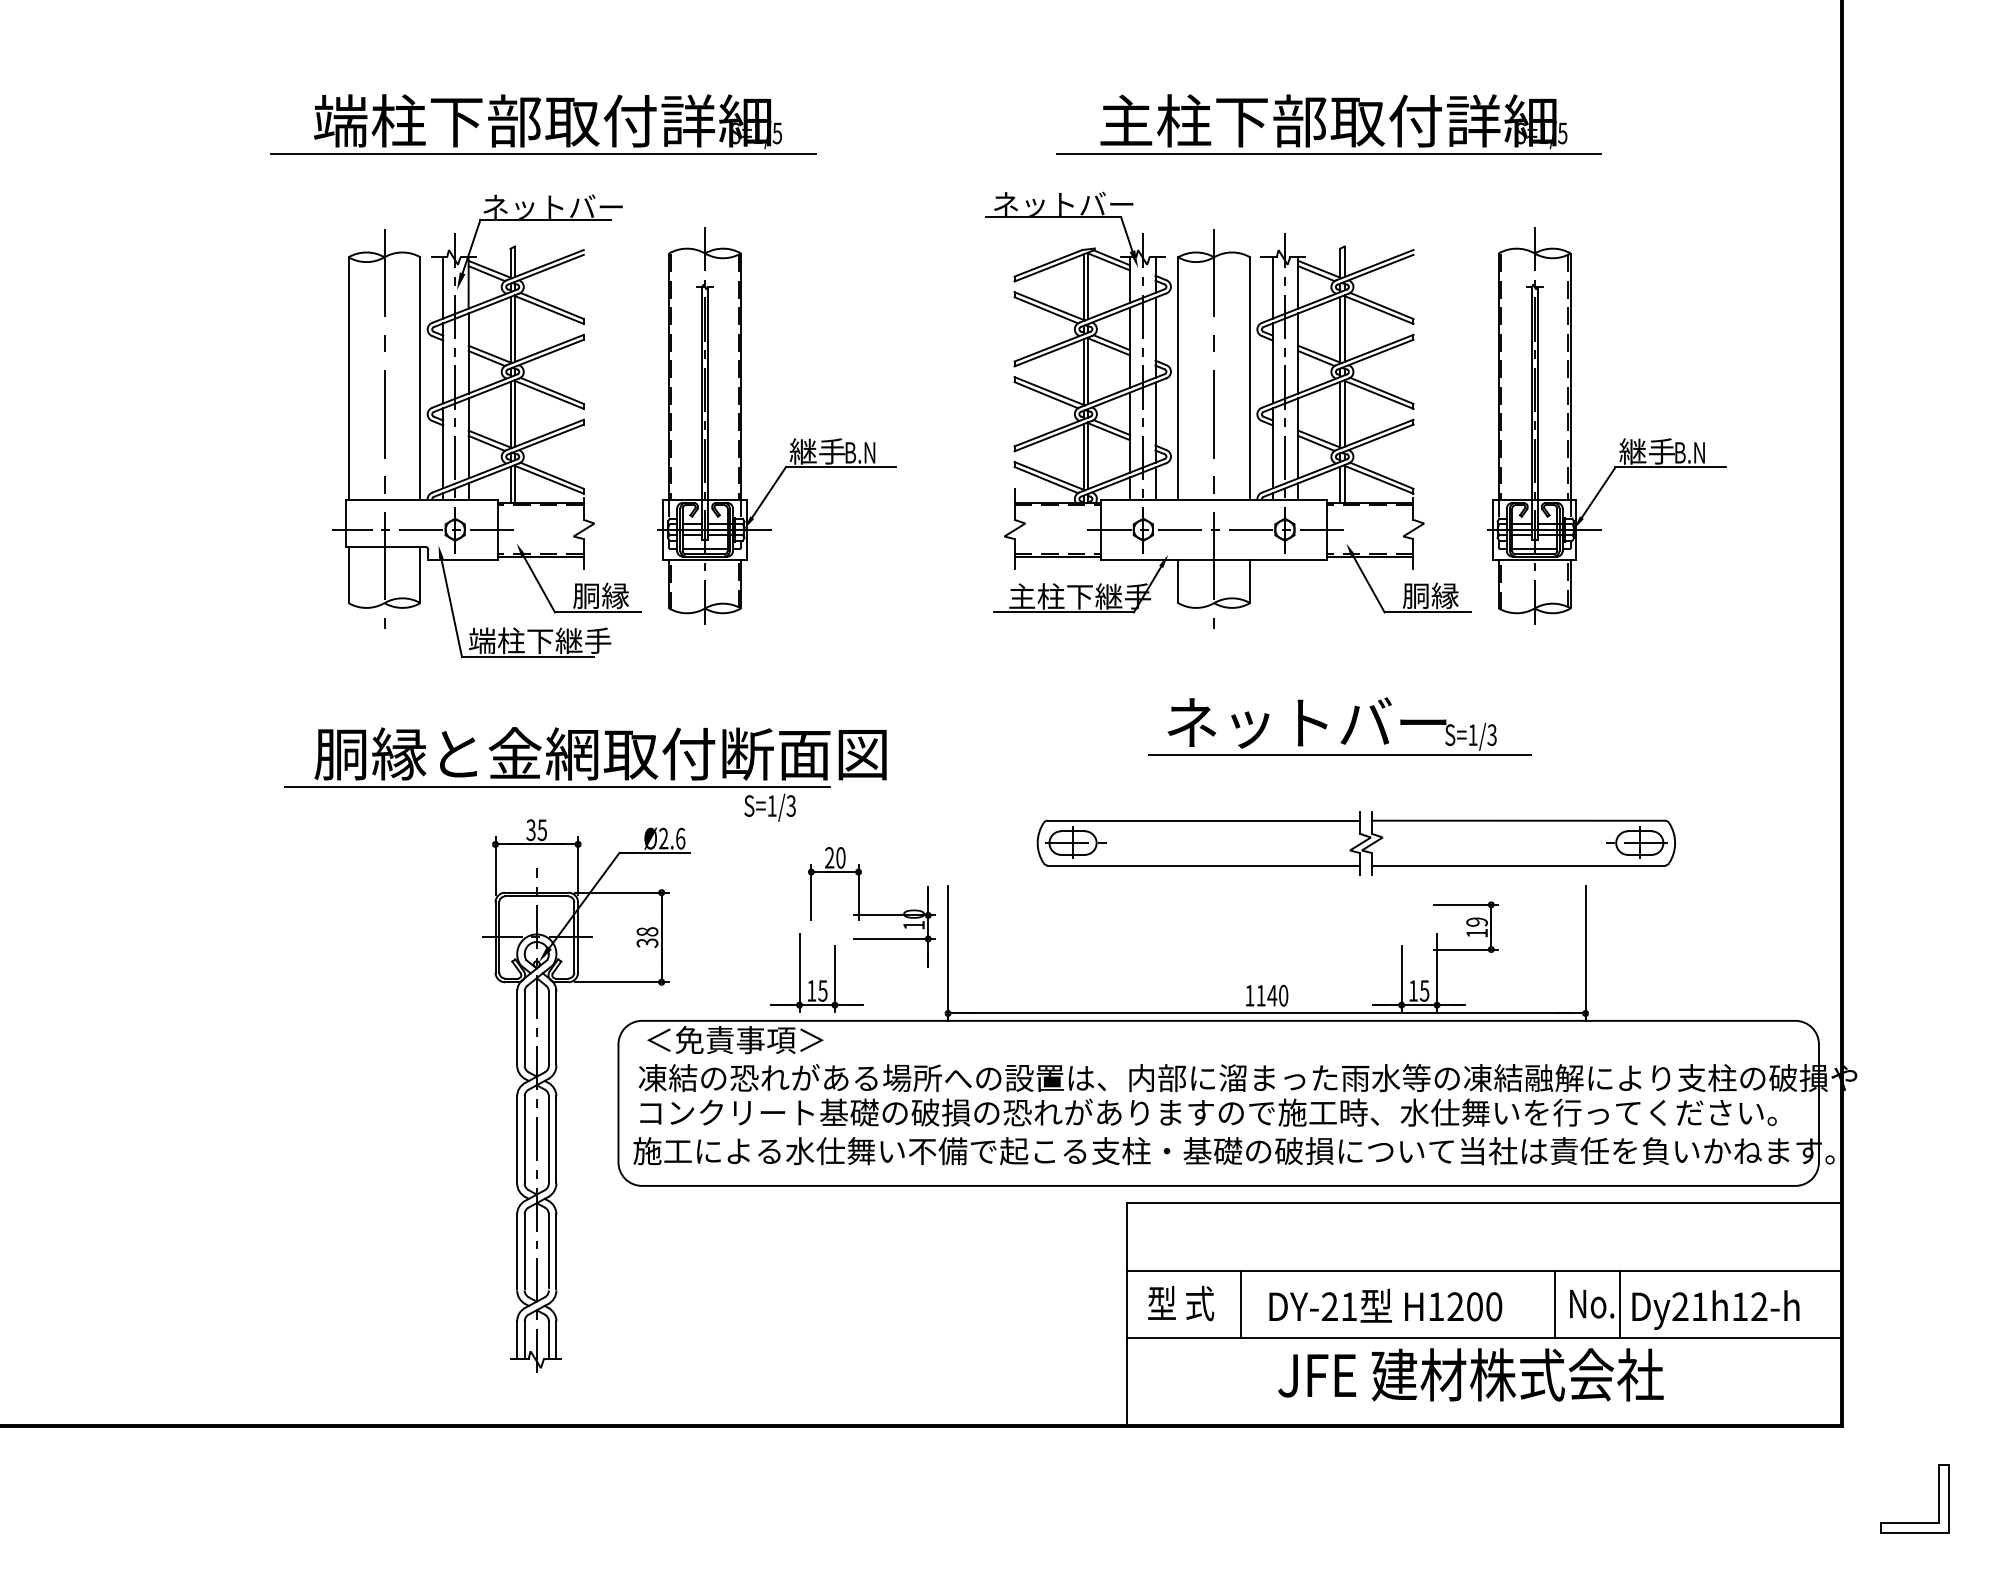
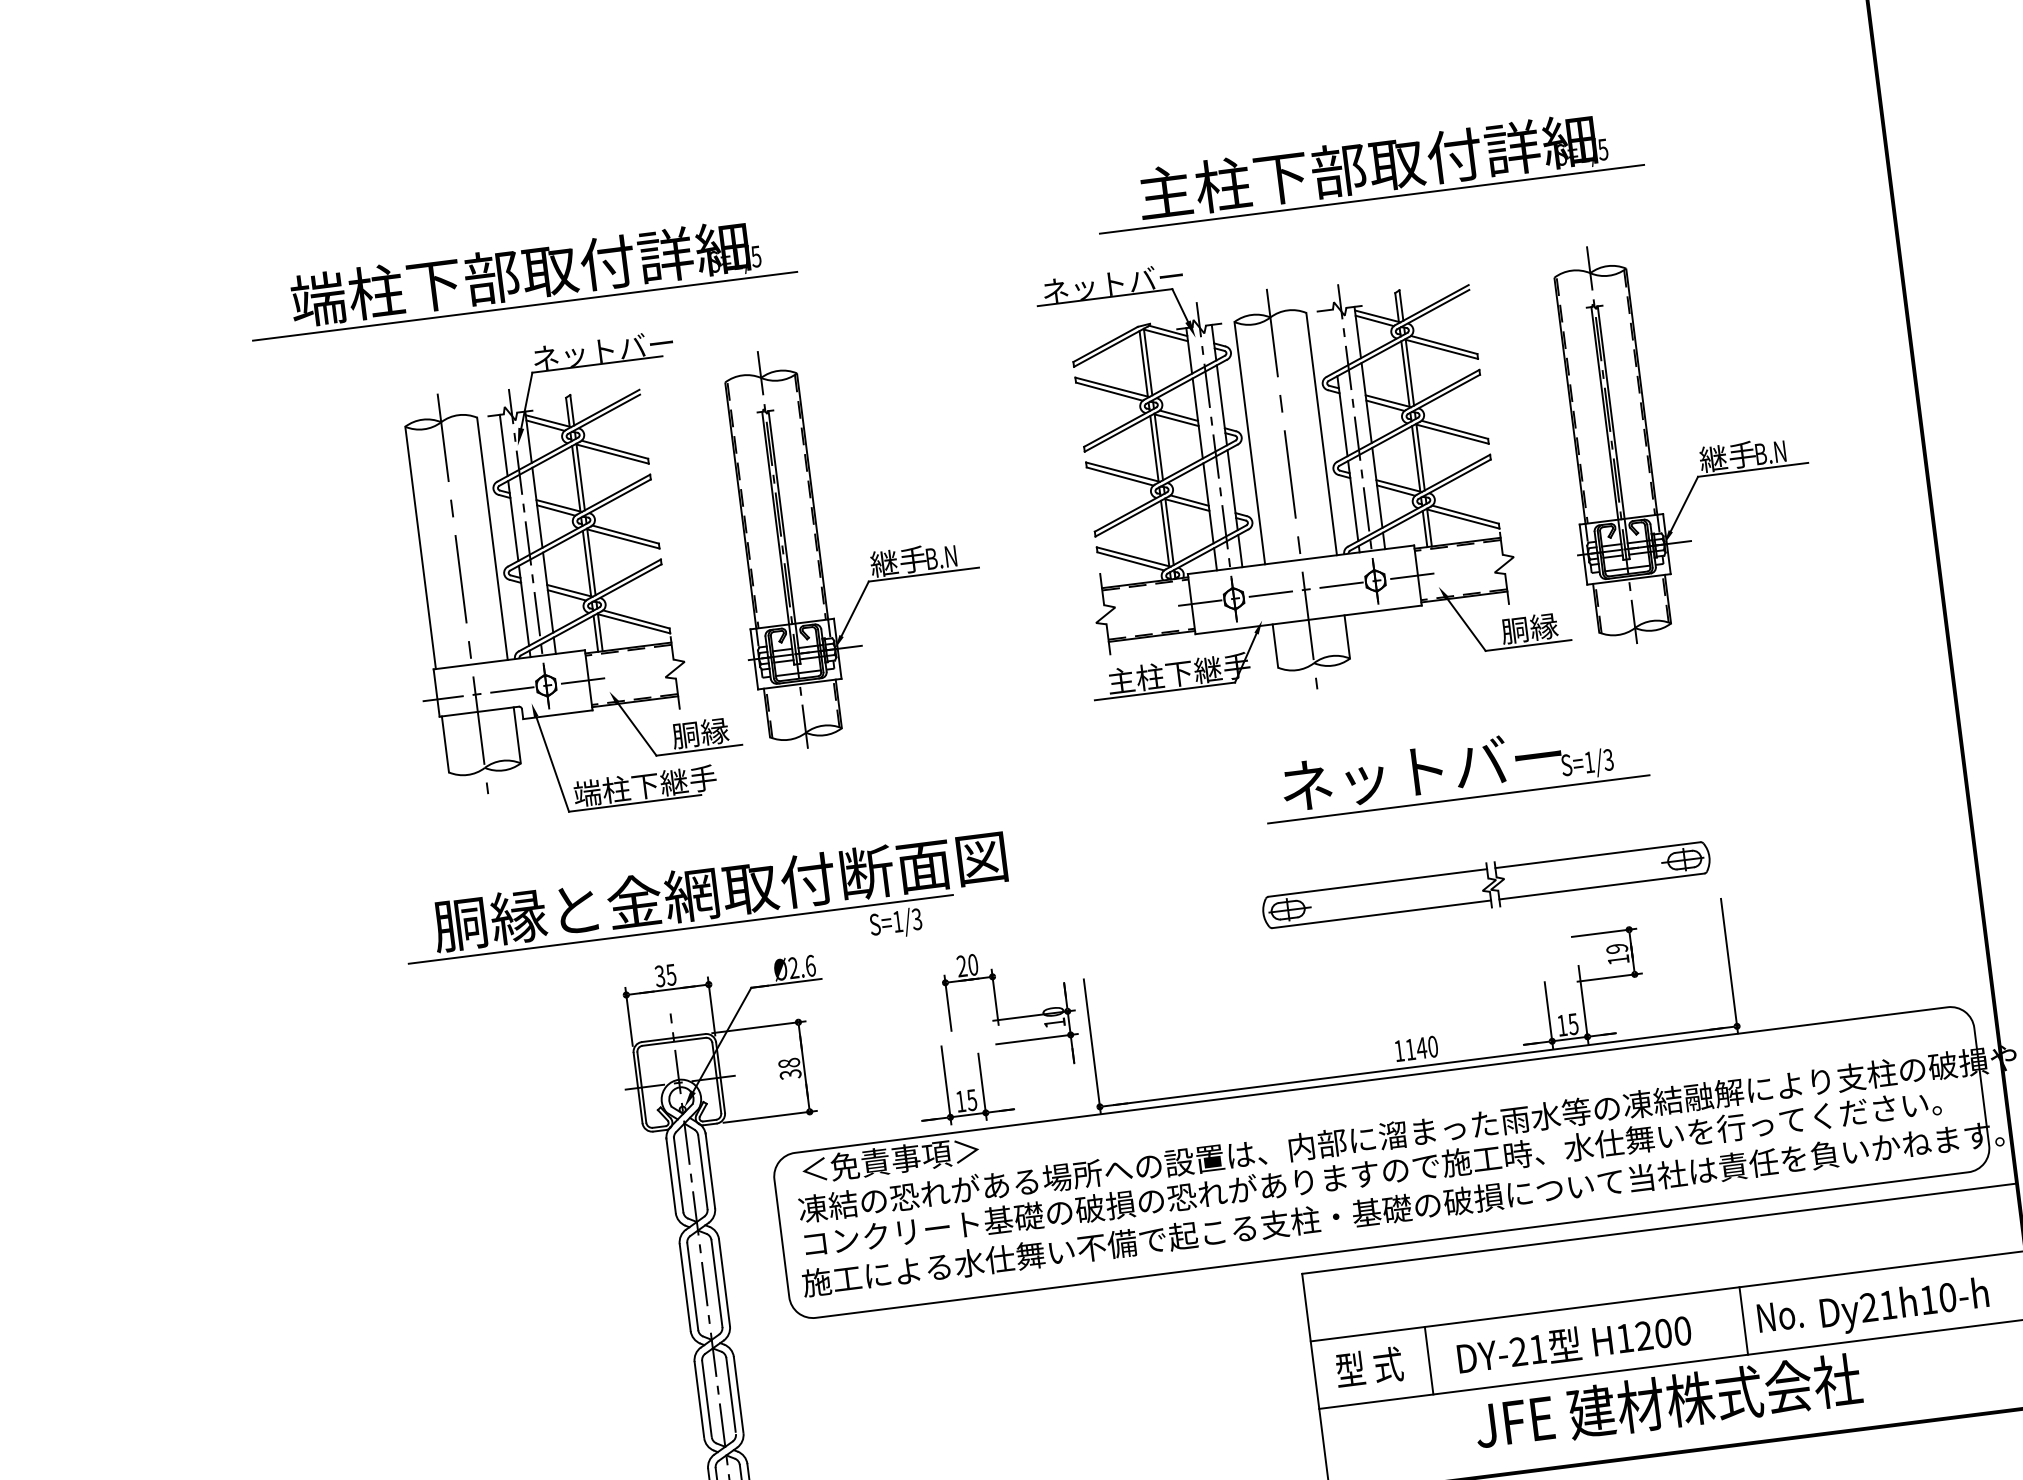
part: (543, 124) -> (521, 277), moved
line: (1272, 287) -> (1332, 340), removed
part: (1355, 843) -> (1485, 885), size x0.7
line: (1619, 1304) -> (1807, 1312), removed
text: (1759, 1306) -> (1947, 1297), Dy21h12-h -> Dy21h10-h

